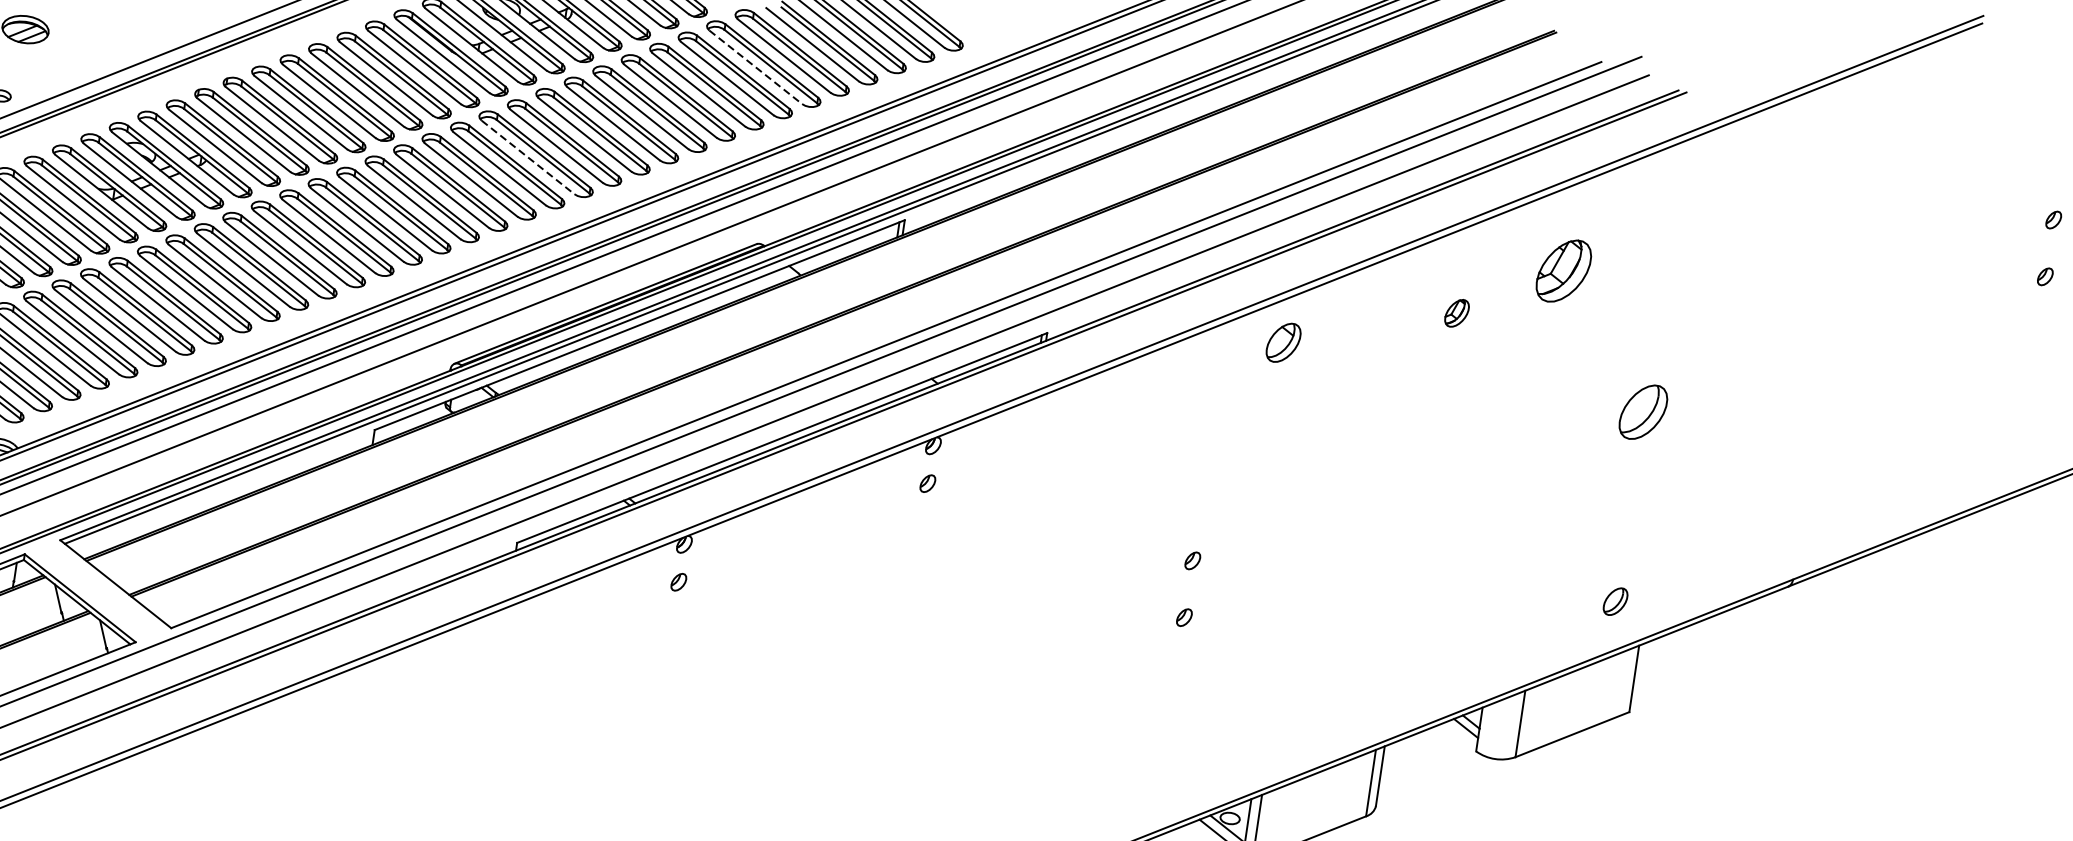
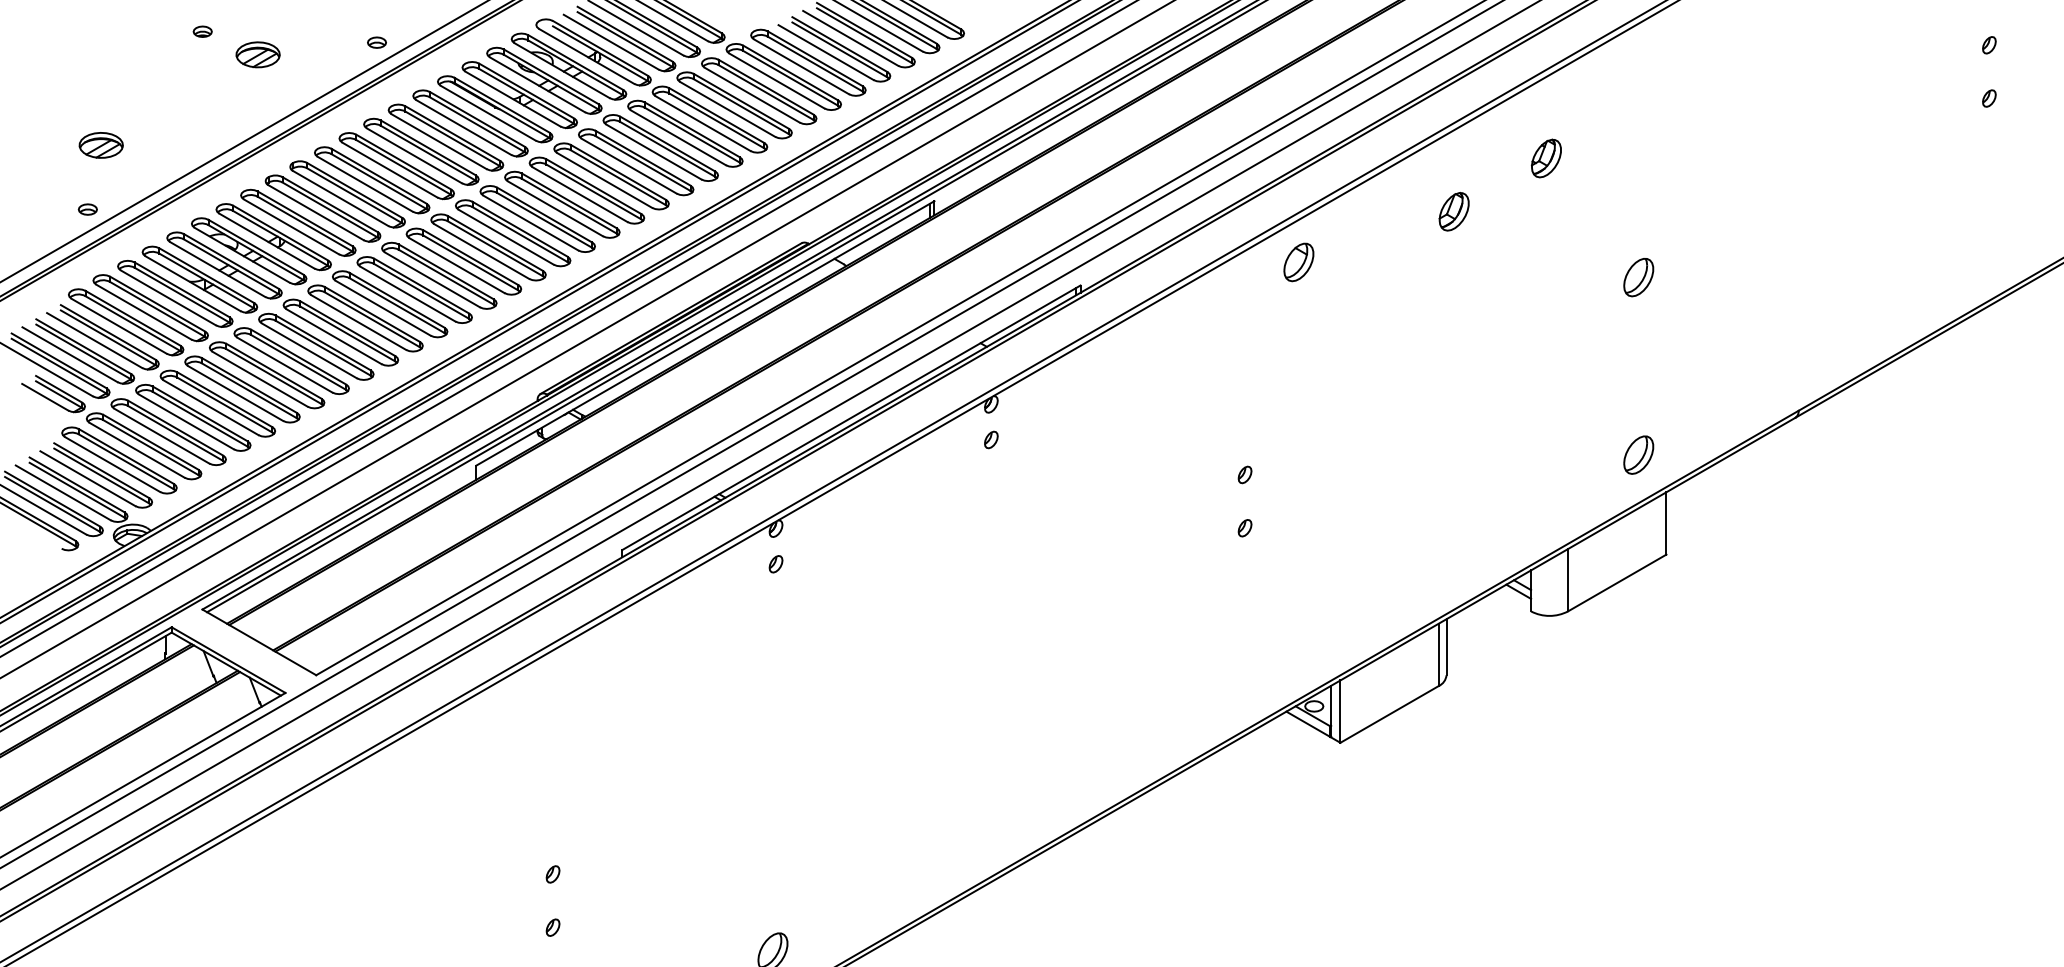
line: (755, 67) -> (776, 81), dashed -> solid
line: (528, 157) -> (580, 194), dashed -> solid
part: (1563, 271) -> (1546, 158), size x0.62
part: (1456, 312) -> (1453, 211), size x1.43
part: (1643, 412) -> (1638, 277), size x0.71
part: (1615, 601) -> (1638, 454), size x1.43

